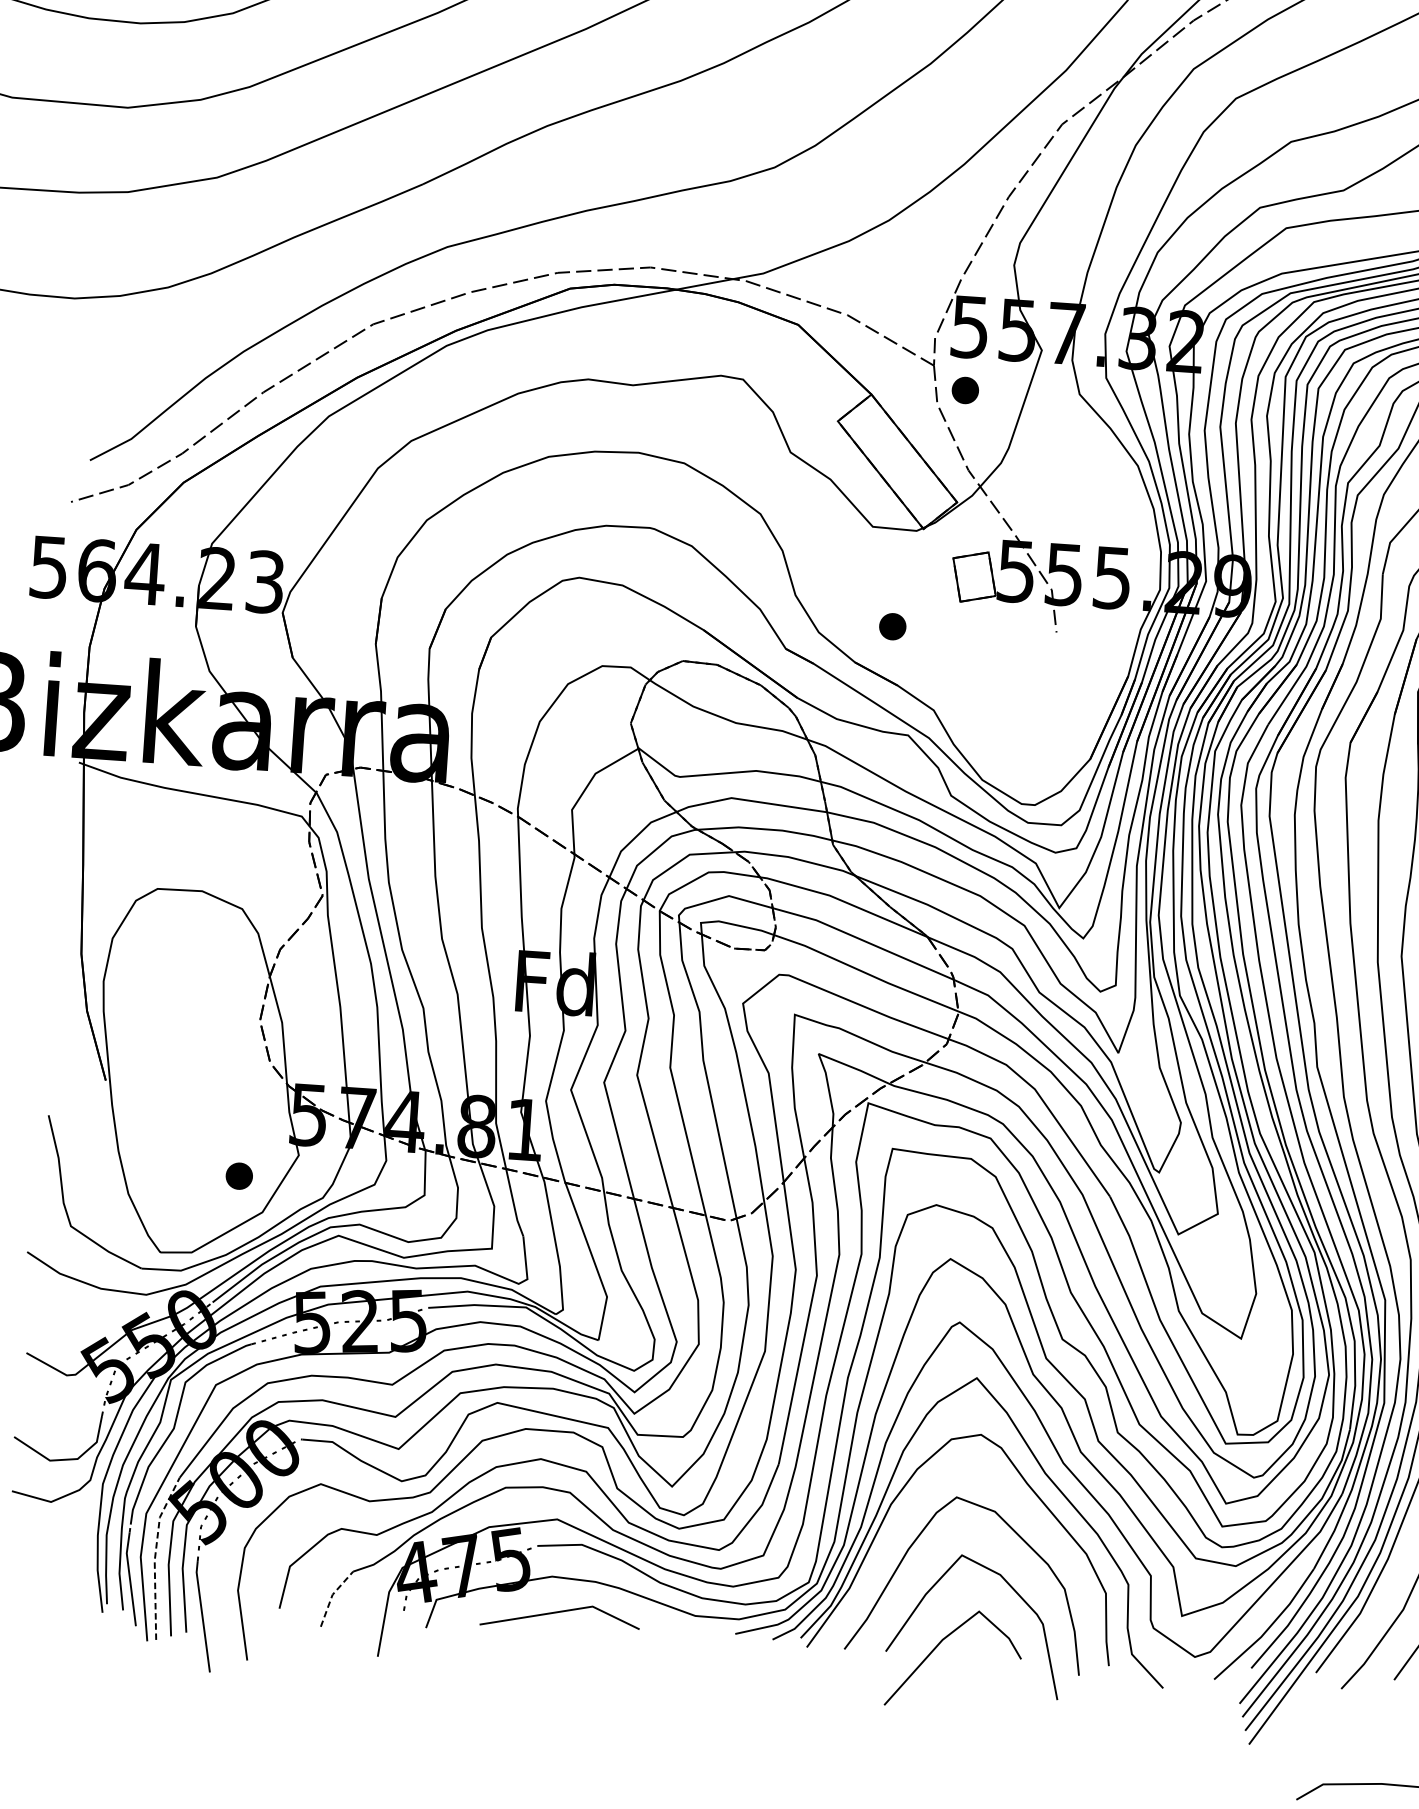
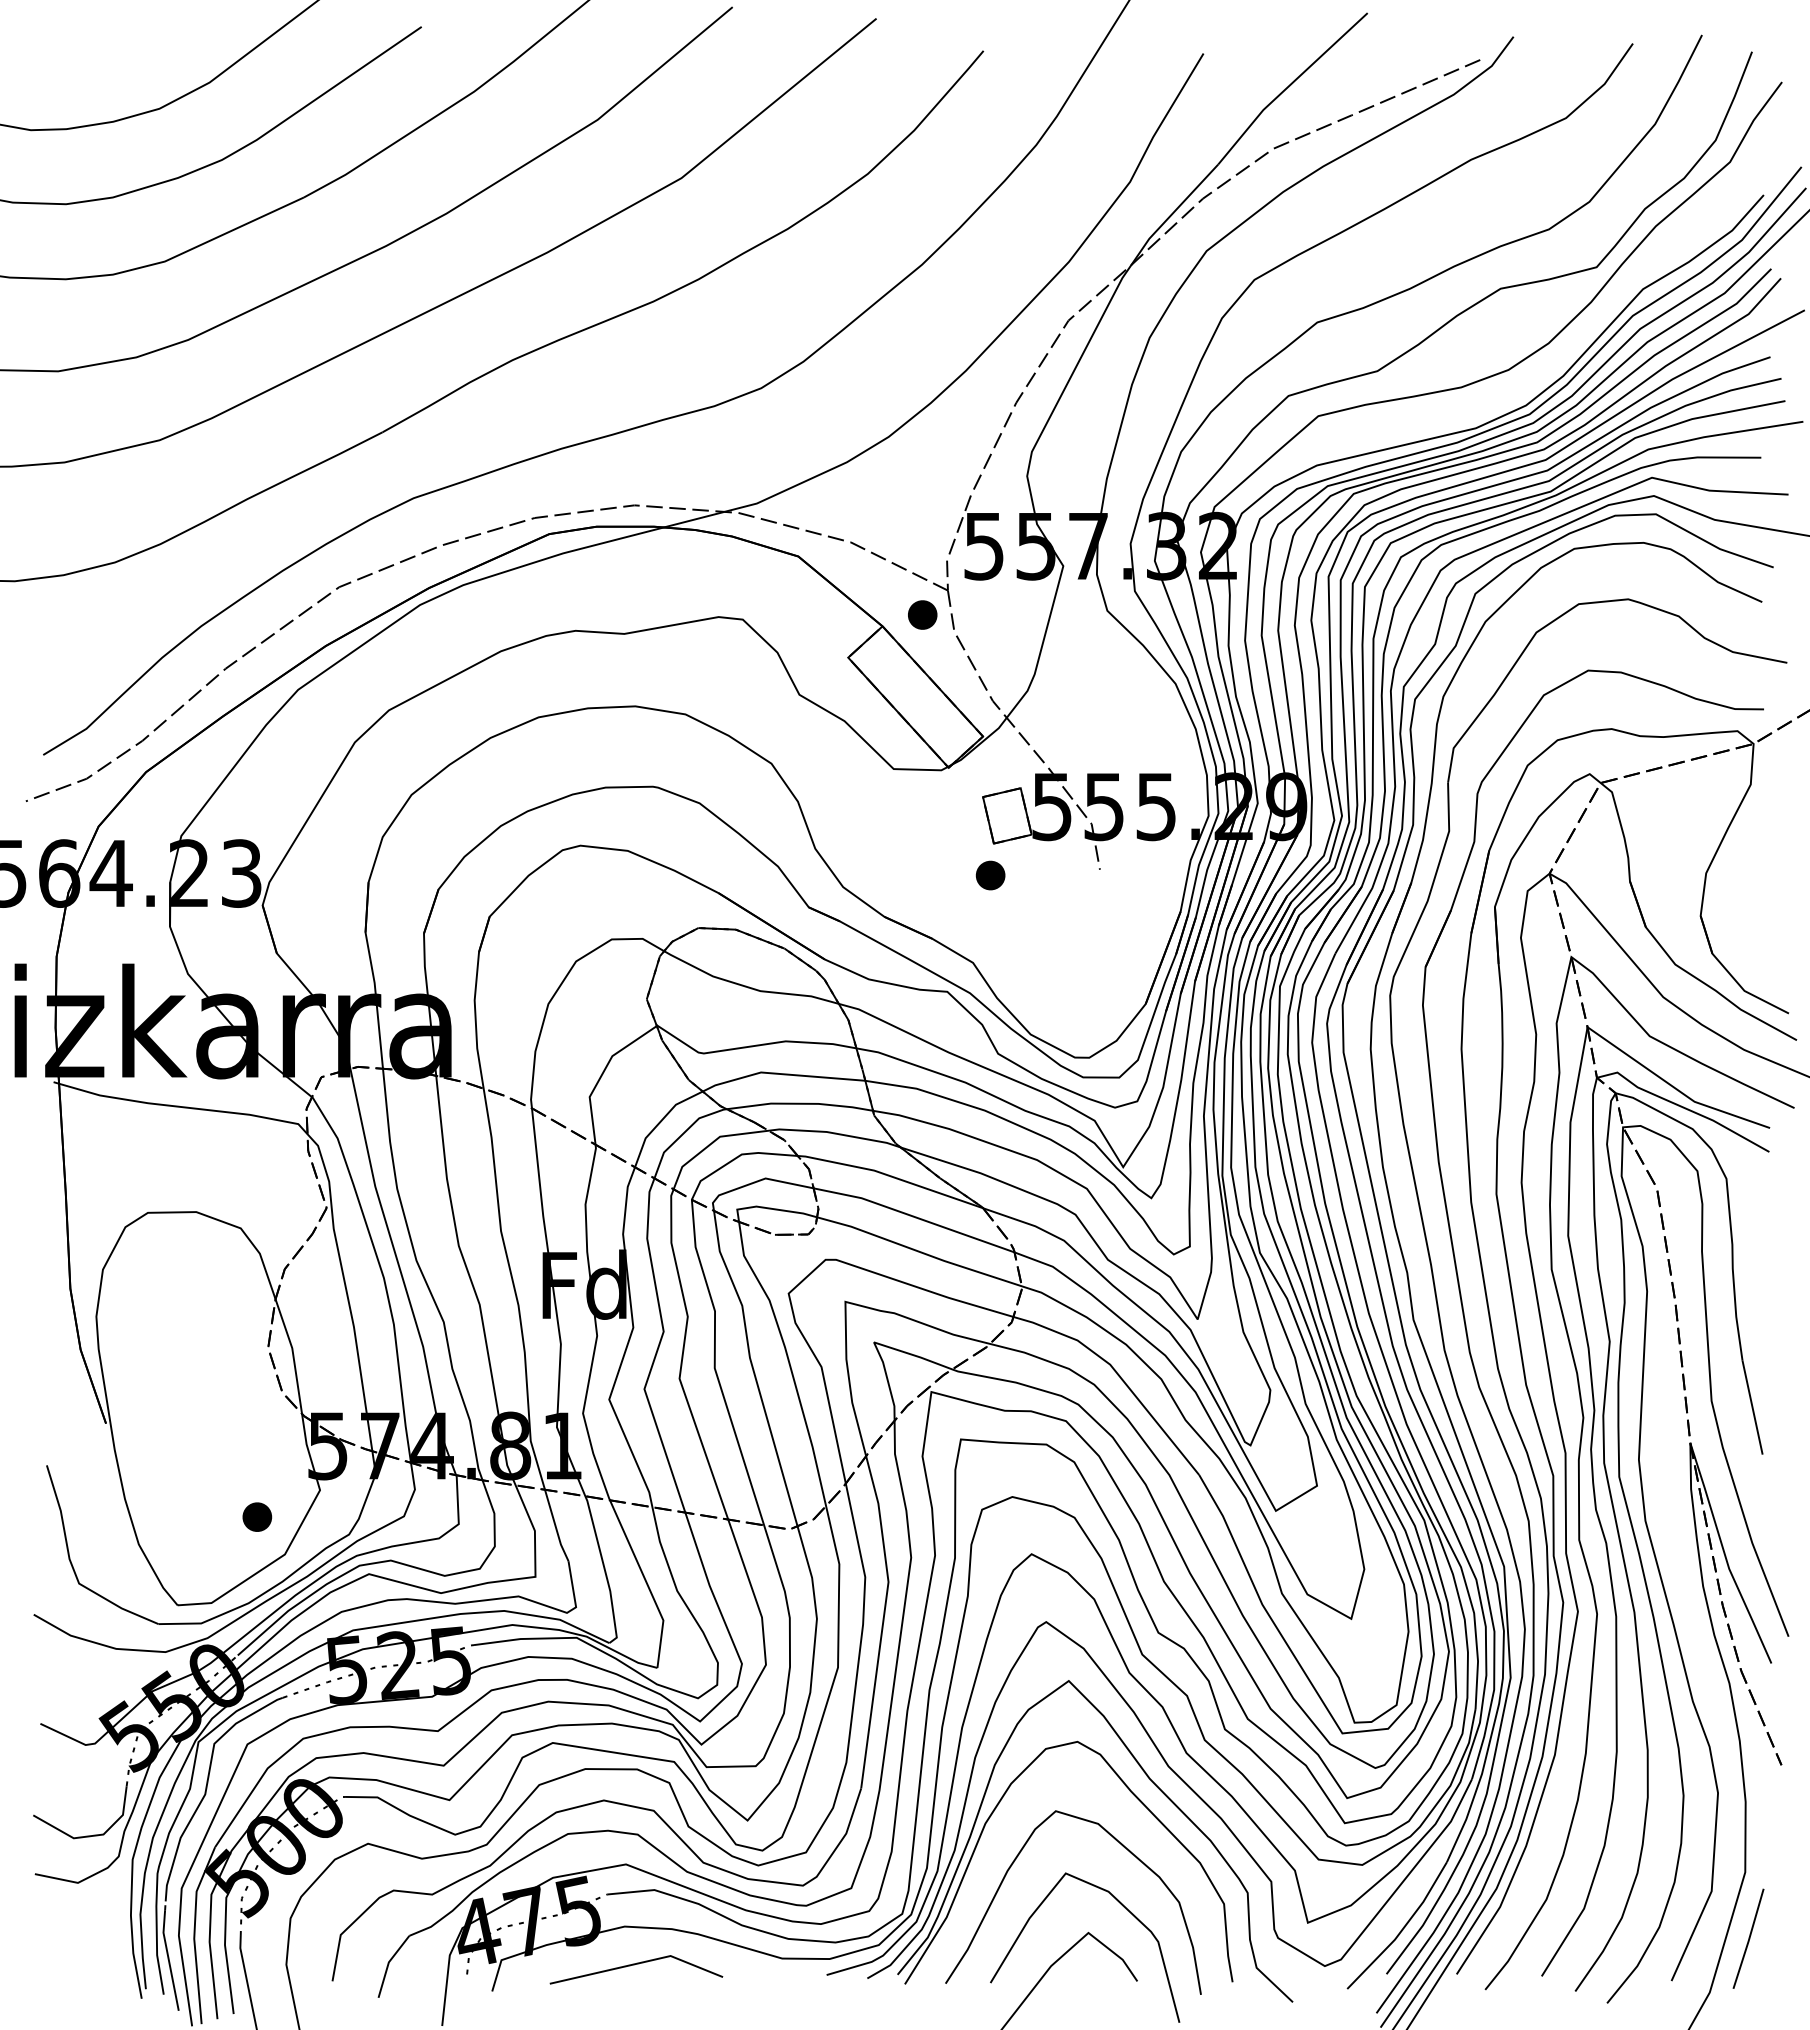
part: (965, 389) -> (922, 614), moved
part: (892, 626) -> (990, 875), moved
line: (155, 1555) -> (194, 1932), dashed -> solid
line: (332, 1595) -> (388, 1963), dashed -> solid

